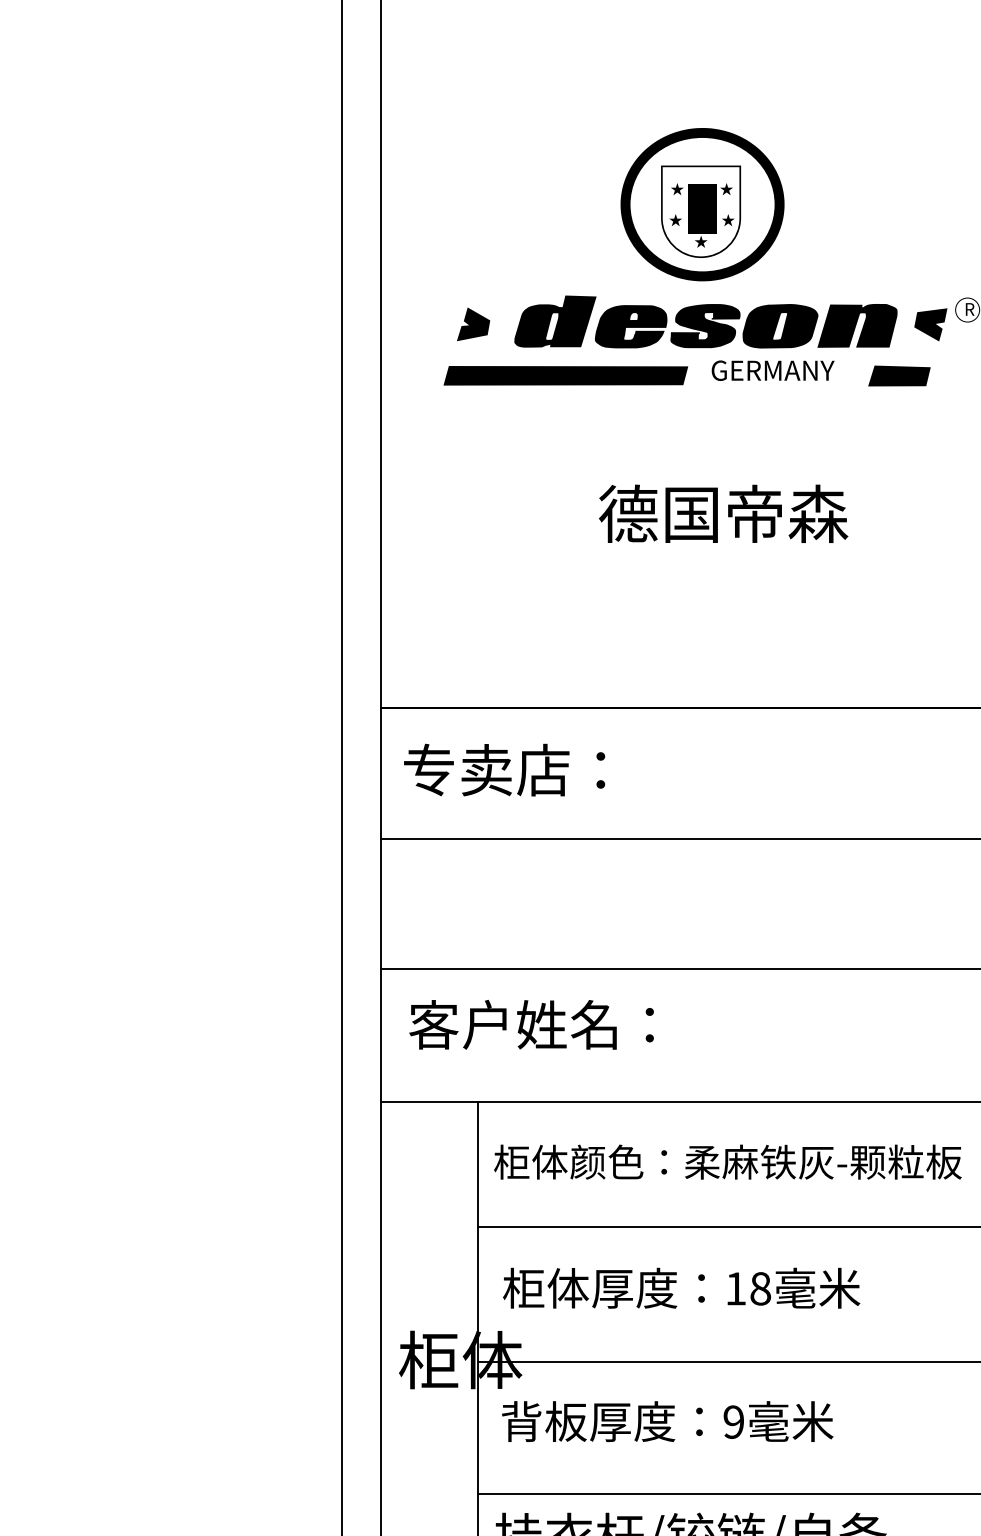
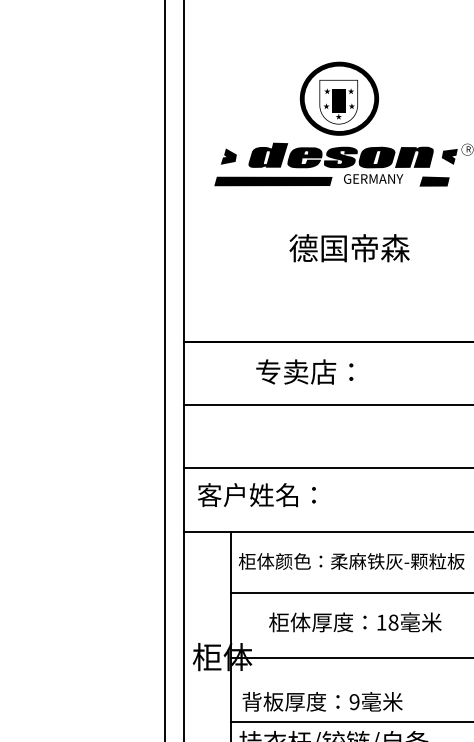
text: (503, 769) -> (304, 371), moved
text: (681, 1288) -> (355, 622), moved
text: (667, 1420) -> (322, 701), moved

